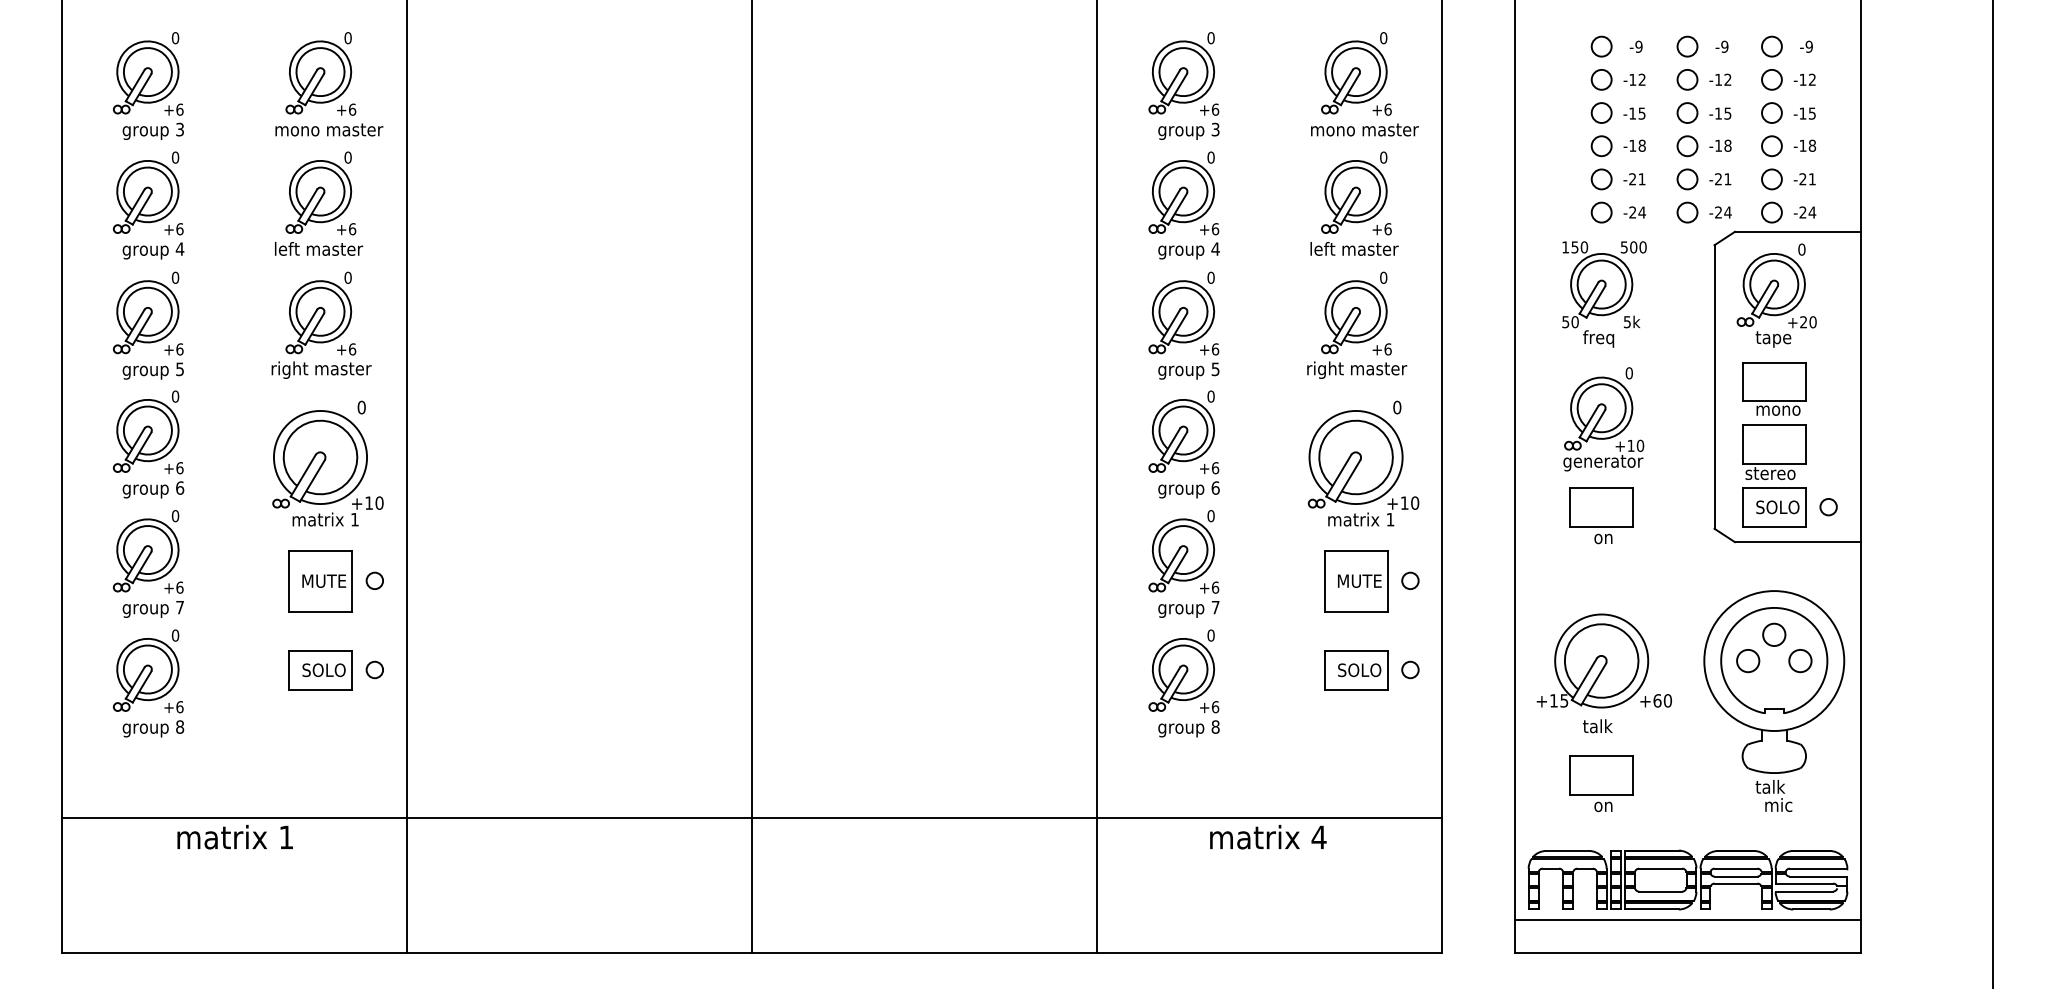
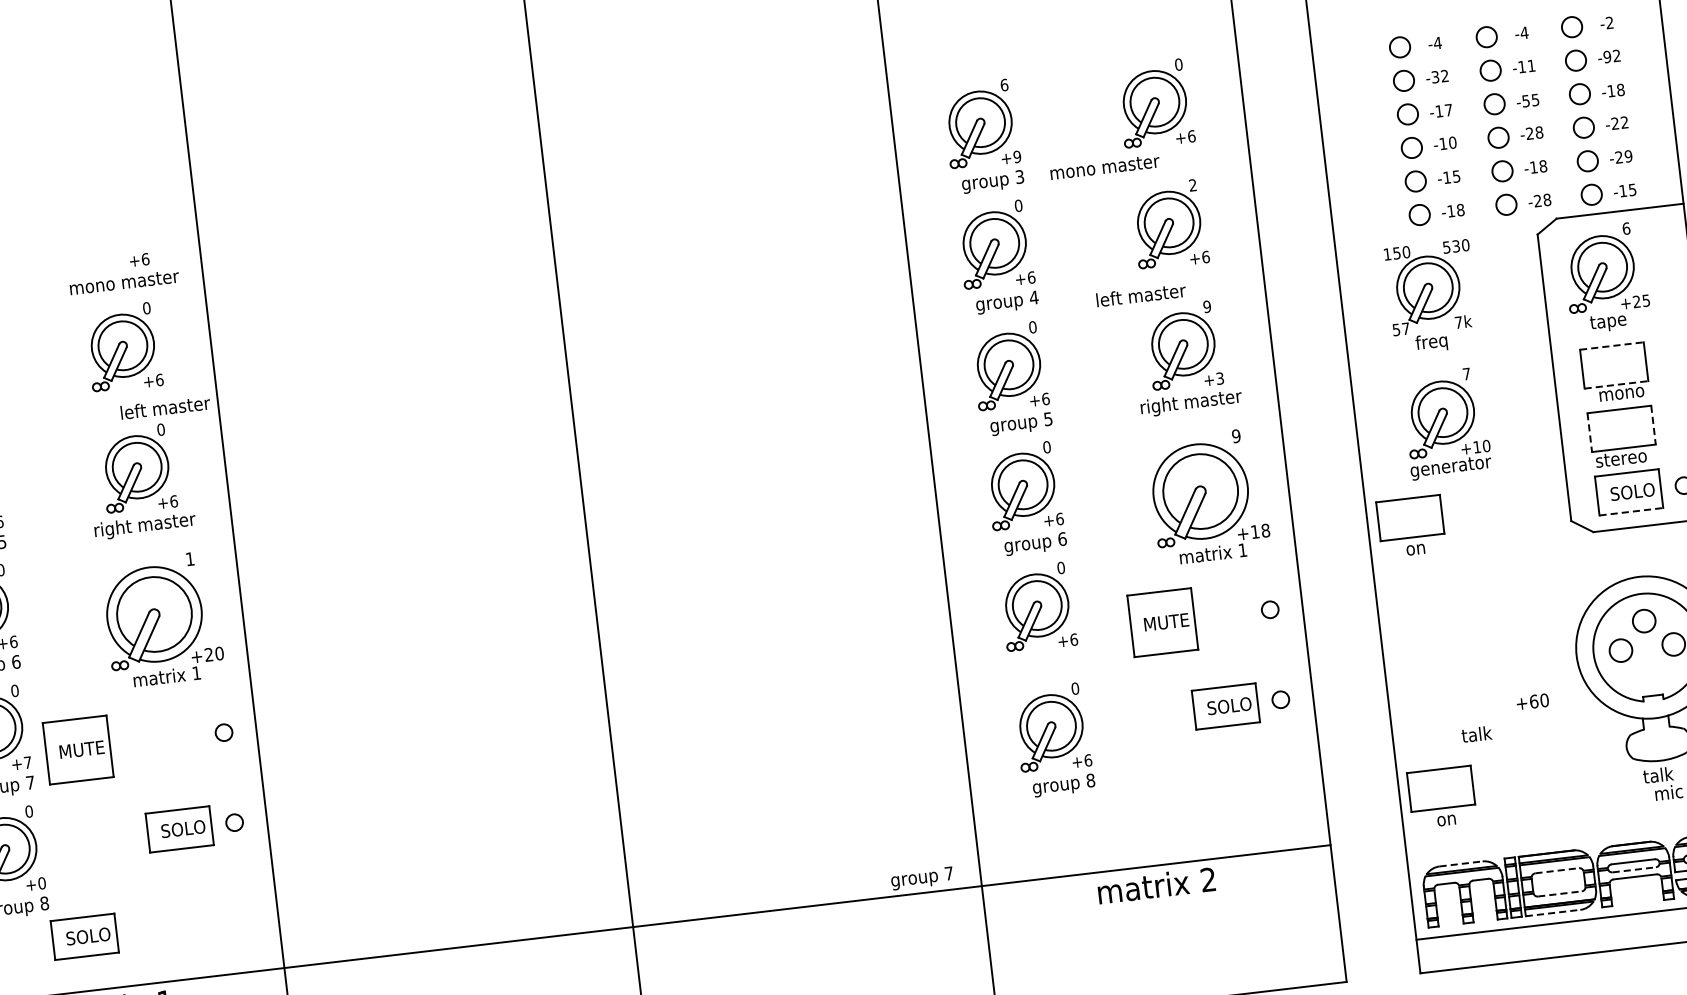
text: (1210, 37) -> (1003, 84), 0 -> 6
text: (1638, 46) -> (1437, 42), -9 -> -4
text: (1724, 46) -> (1524, 32), -9 -> -4
text: (1808, 46) -> (1608, 22), -9 -> -2
part: (318, 73) -> (106, 226), removed
text: (1632, 79) -> (1435, 76), -12 -> -32
text: (1727, 79) -> (1531, 65), -12 -> -11
text: (1802, 79) -> (1606, 56), -12 -> -92
text: (1215, 109) -> (1017, 156), +6 -> +9
text: (1641, 113) -> (1448, 110), -15 -> -17
text: (1718, 113) -> (1525, 101), -15 -> -55
text: (1811, 113) -> (1619, 89), -15 -> -18
text: (1364, 129) -> (1104, 166), moved
text: (1641, 145) -> (1452, 142), -18 -> -10
text: (1718, 145) -> (1529, 133), -18 -> -28
text: (1807, 145) -> (1619, 122), -18 -> -22
text: (1383, 157) -> (1192, 185), 0 -> 2
text: (1637, 179) -> (1452, 177), -21 -> -15
text: (1723, 179) -> (1538, 167), -21 -> -18
text: (1811, 179) -> (1627, 156), -21 -> -29
text: (1637, 212) -> (1455, 210), -24 -> -18
text: (1727, 212) -> (1546, 199), -24 -> -28
text: (1807, 212) -> (1627, 190), -24 -> -15
text: (1633, 247) -> (1456, 246), 500 -> 530
text: (319, 248) -> (165, 407), moved
text: (1354, 248) -> (1141, 294), moved
text: (1801, 249) -> (1625, 228), 0 -> 6
text: (1383, 277) -> (1207, 306), 0 -> 9
text: (1574, 322) -> (1405, 329), 50 -> 57
text: (1626, 322) -> (1457, 323), 5k -> 7k
text: (1812, 322) -> (1645, 301), +20 -> +25
text: (1387, 349) -> (1219, 378), +6 -> +3
line: (1774, 362) -> (1612, 345), solid -> dashed
text: (1628, 373) -> (1465, 374), 0 -> 7
line: (1774, 401) -> (1616, 385), solid -> dashed
text: (361, 407) -> (189, 559), 0 -> 1
text: (1397, 407) -> (1236, 436), 0 -> 9
line: (1742, 445) -> (1589, 433), solid -> dashed
line: (1805, 445) -> (1653, 426), solid -> dashed
text: (368, 502) -> (208, 654), +10 -> +20
text: (1415, 502) -> (1266, 529), +10 -> +18
part: (1601, 515) -> (1411, 526), moved
line: (1774, 526) -> (1631, 511), solid -> dashed
part: (320, 581) -> (78, 750), moved
part: (1356, 581) -> (1163, 622), moved
text: (179, 587) -> (27, 762), +6 -> +7
text: (1188, 609) -> (921, 878), moved
part: (1592, 660) -> (1463, 668), removed
text: (179, 706) -> (41, 882), +6 -> +0
part: (215, 764) -> (84, 937), added
part: (1601, 783) -> (1441, 797), moved
text: (1318, 837) -> (1207, 879), 4 -> 2
line: (1568, 850) -> (1461, 863), solid -> dashed
line: (1660, 868) -> (1557, 870), solid -> dashed
line: (1736, 876) -> (1634, 869), solid -> dashed
line: (1660, 891) -> (1559, 893), solid -> dashed
line: (1651, 909) -> (1552, 913), solid -> dashed

